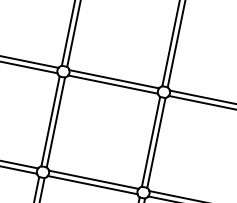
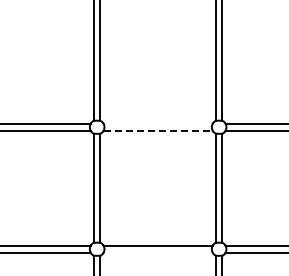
line: (113, 79) -> (157, 124), removed
line: (113, 84) -> (158, 130), solid -> dashed
line: (92, 184) -> (157, 252), removed

